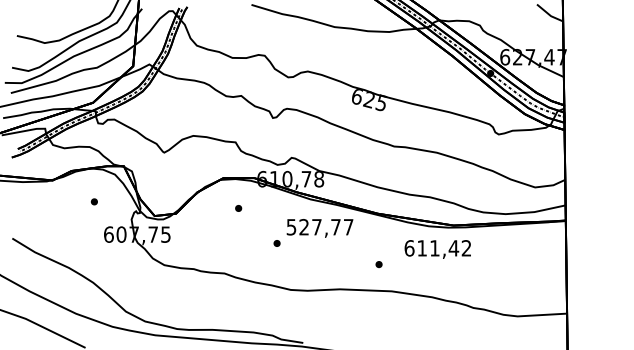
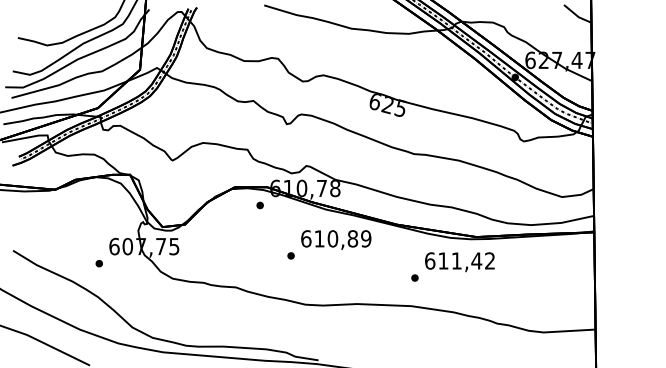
part: (93, 201) -> (98, 263), moved
part: (238, 208) -> (260, 205), moved
text: (319, 227) -> (335, 239), 527,77 -> 610,89
part: (378, 264) -> (414, 277), moved

